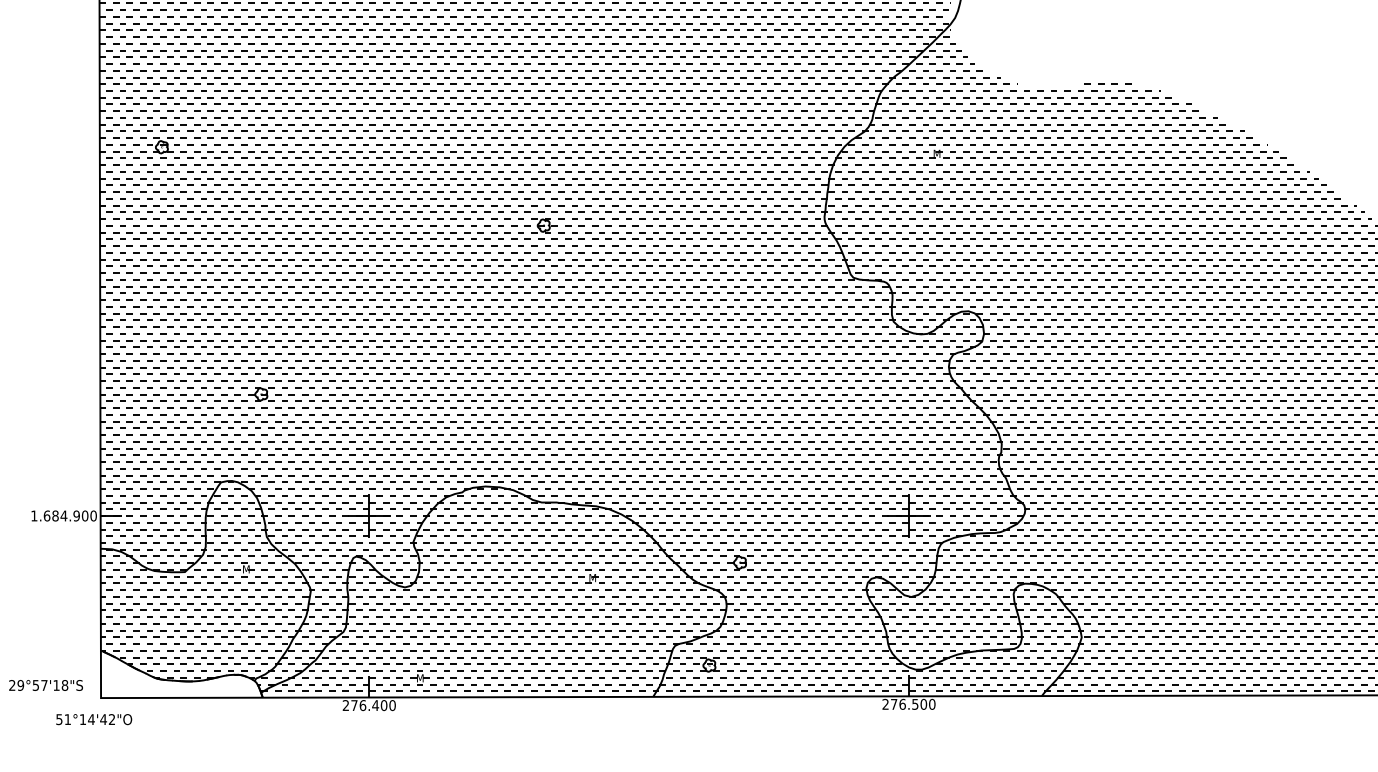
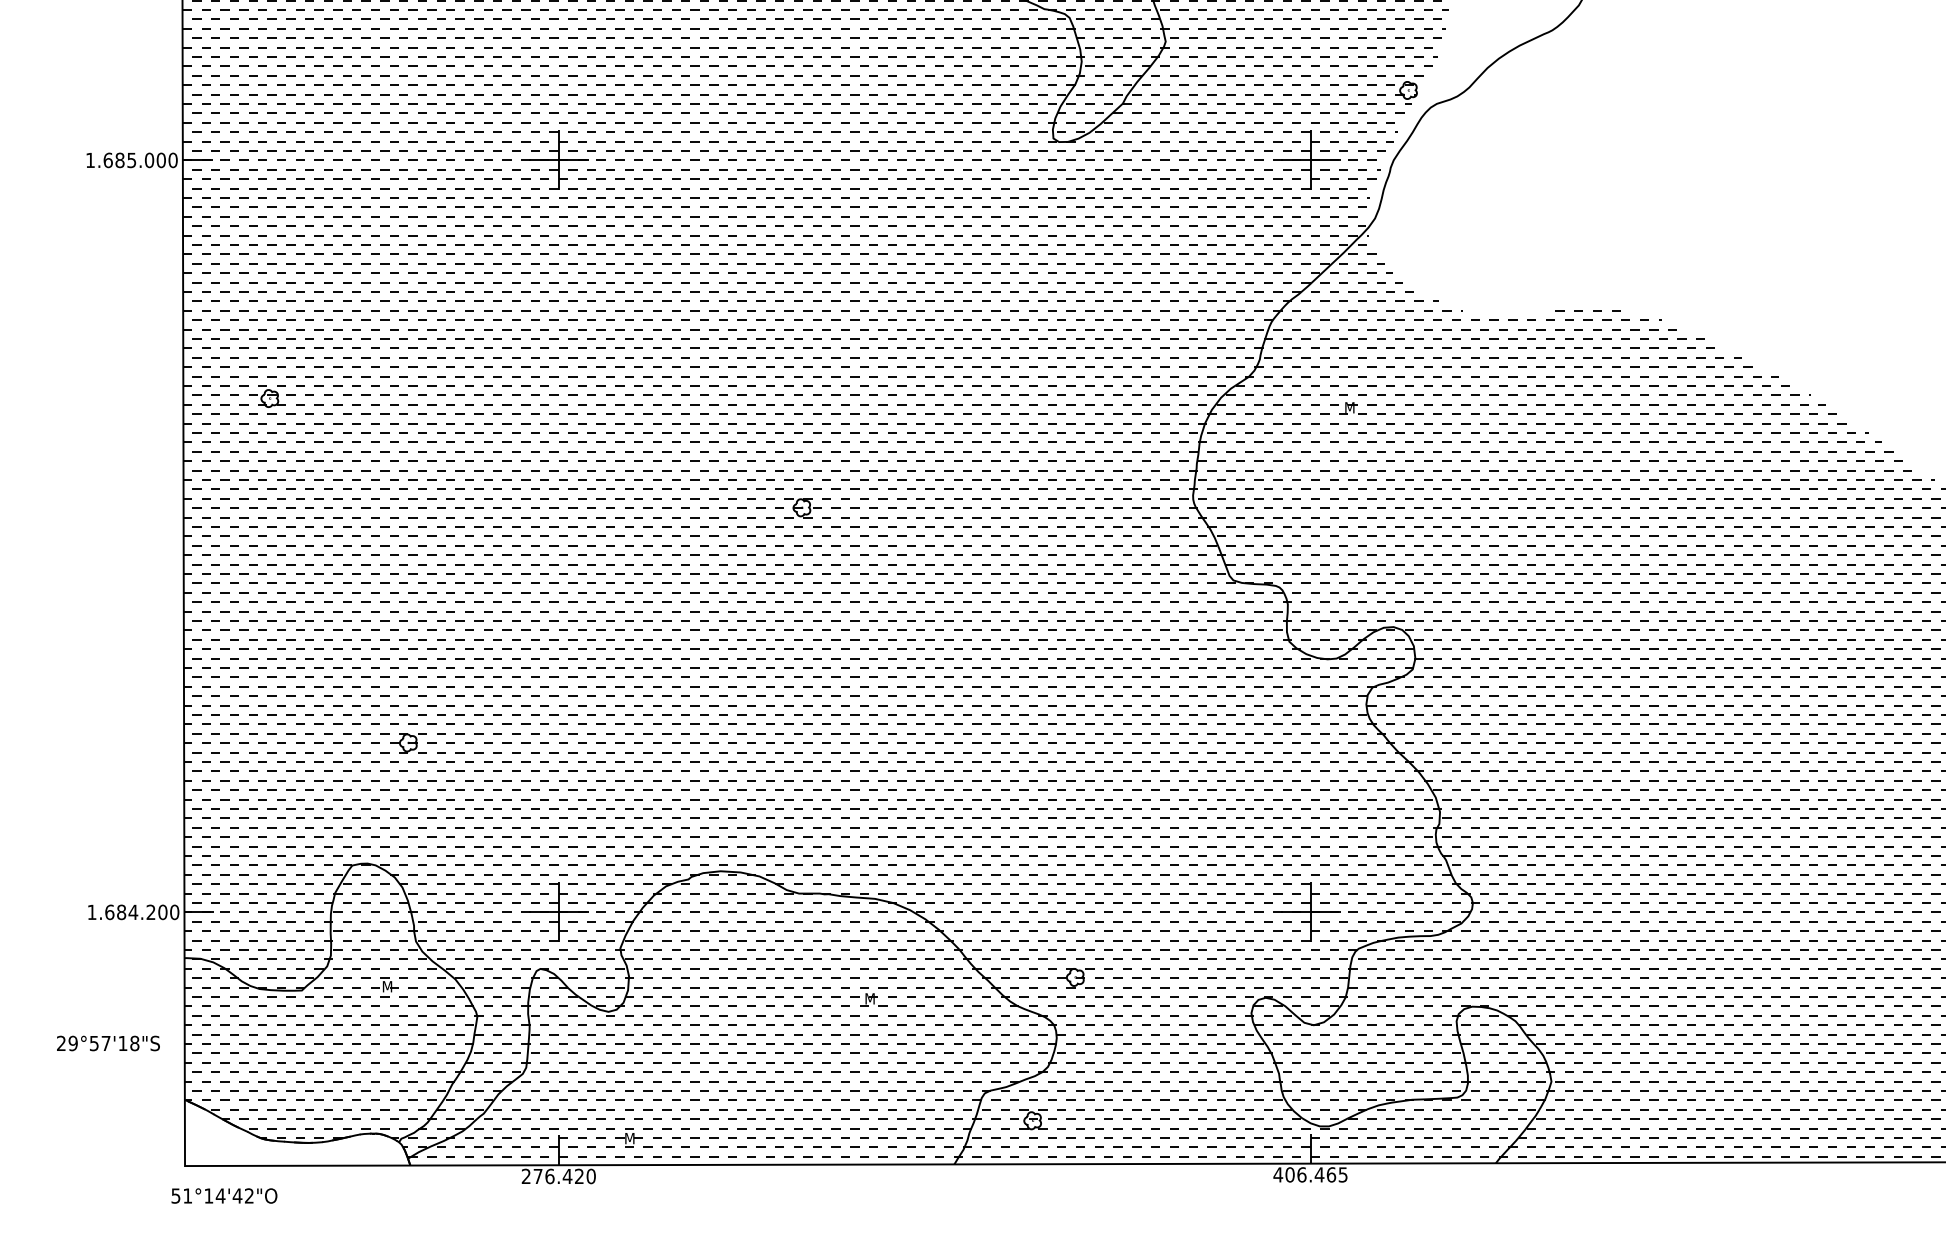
text: (76, 516) -> (150, 912), 1.684.900 -> 1.684.200
text: (46, 685) -> (108, 1043), moved
text: (908, 704) -> (1310, 1174), 276.500 -> 406.465
text: (384, 705) -> (579, 1176), 276.400 -> 276.420
text: (94, 719) -> (224, 1195), moved

